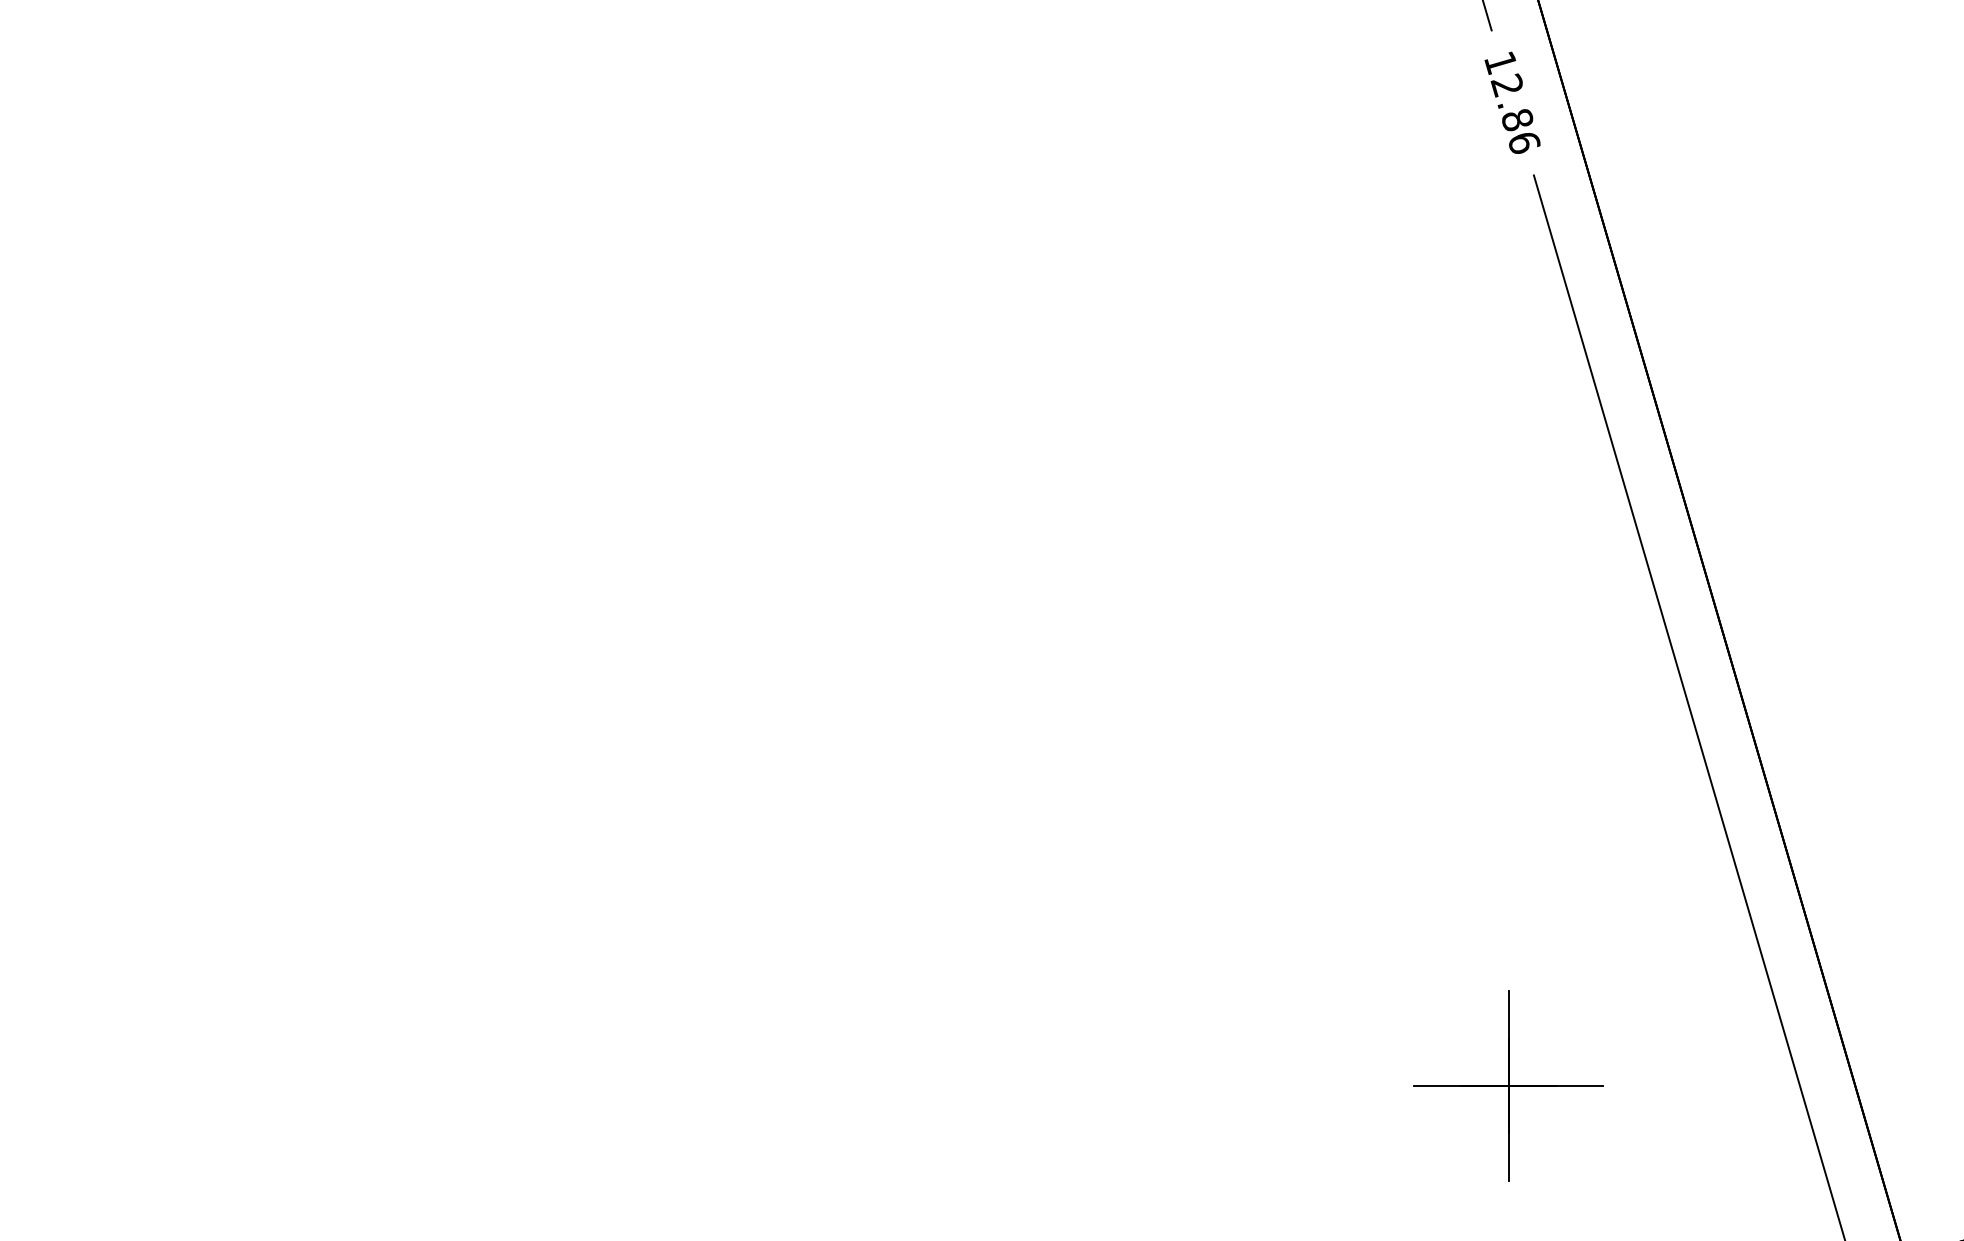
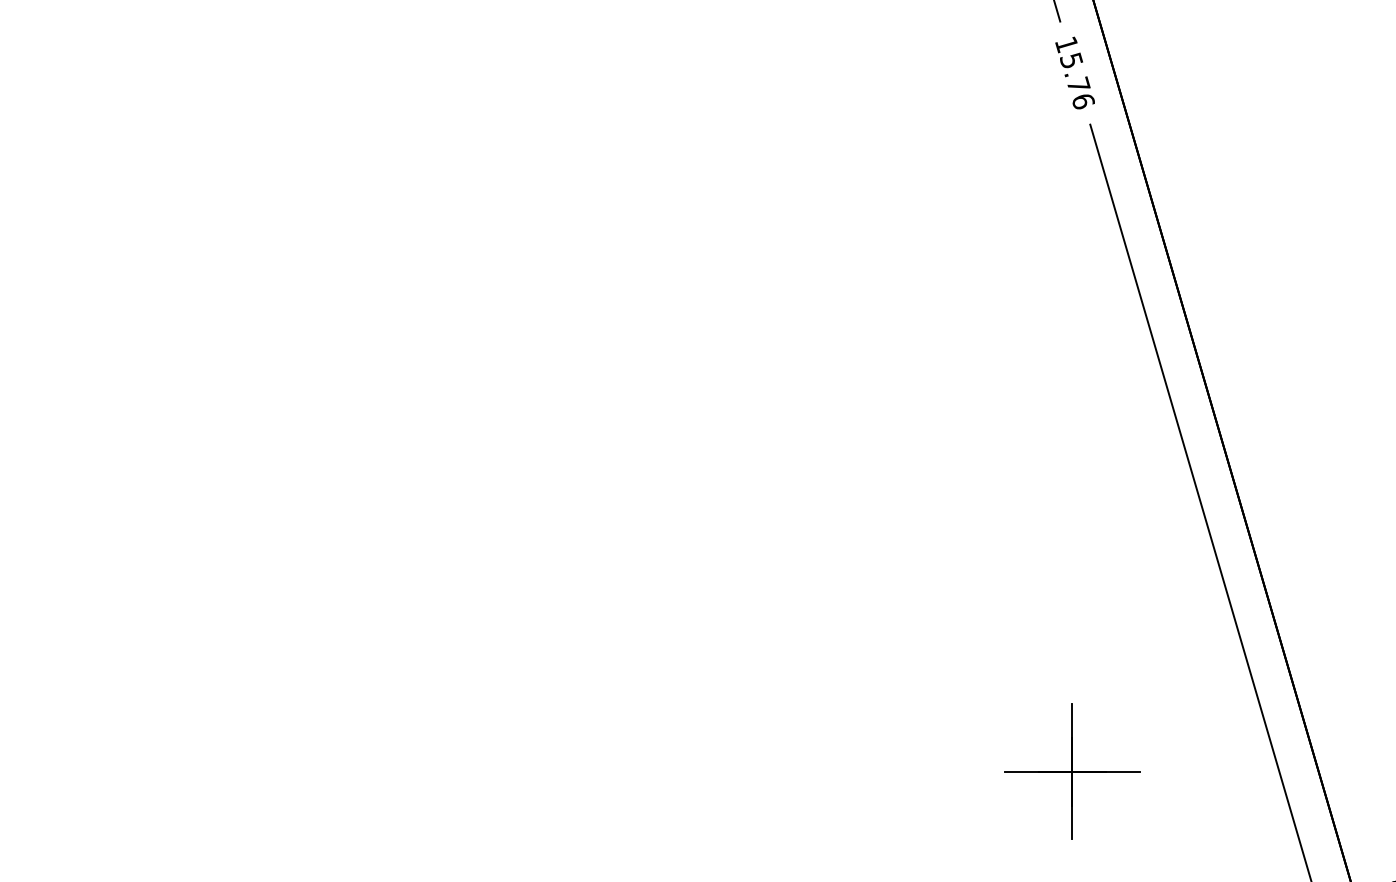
text: (1511, 102) -> (1074, 72), 12.86 -> 15.76

